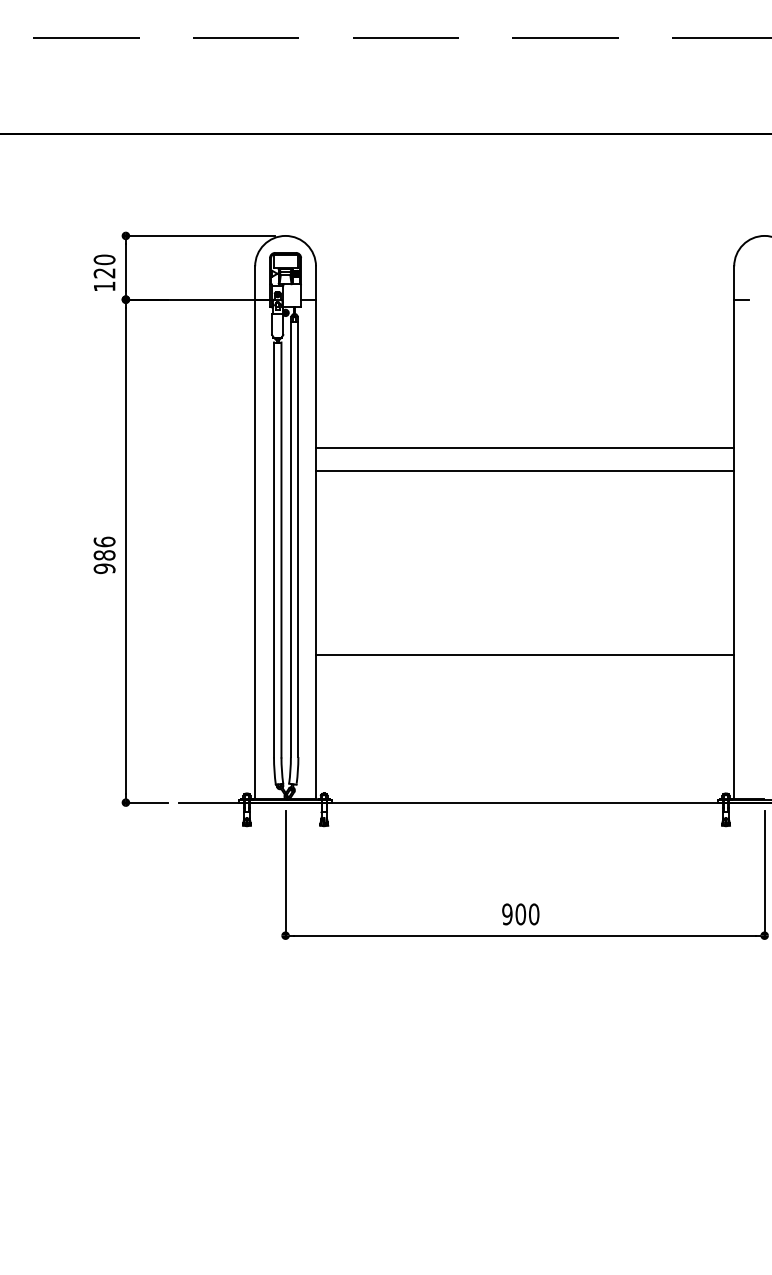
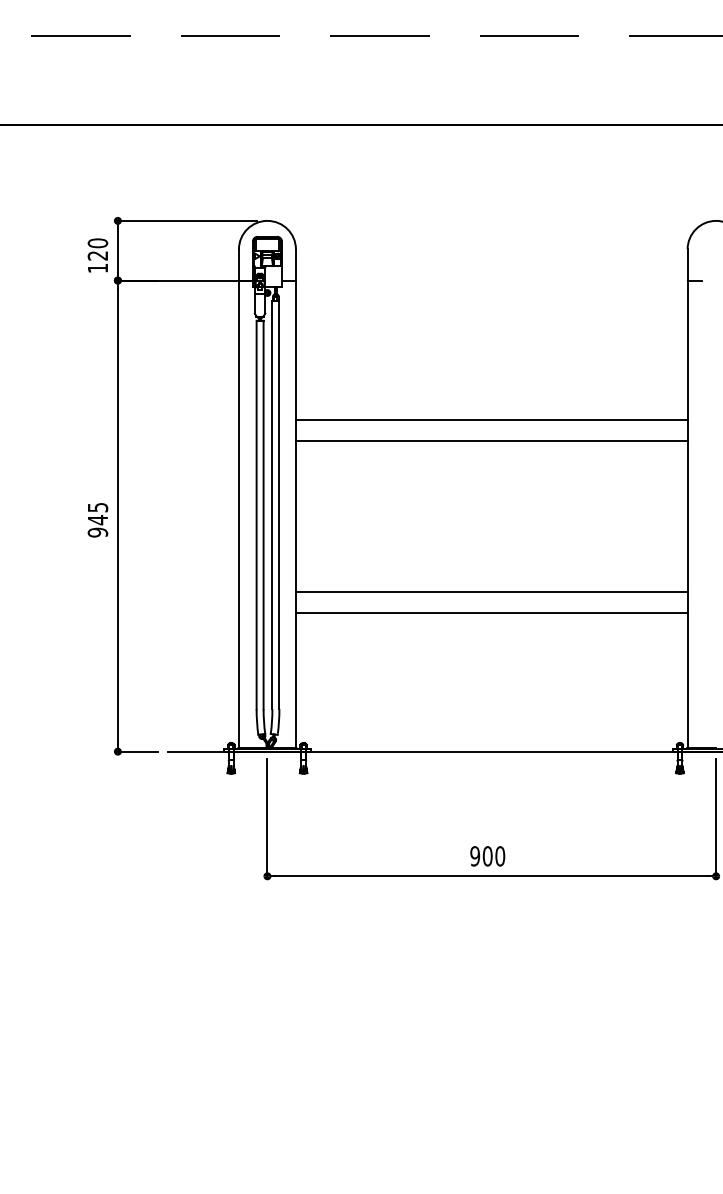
text: (104, 548) -> (97, 513), 986 -> 945
line: (525, 632) -> (492, 592), added

